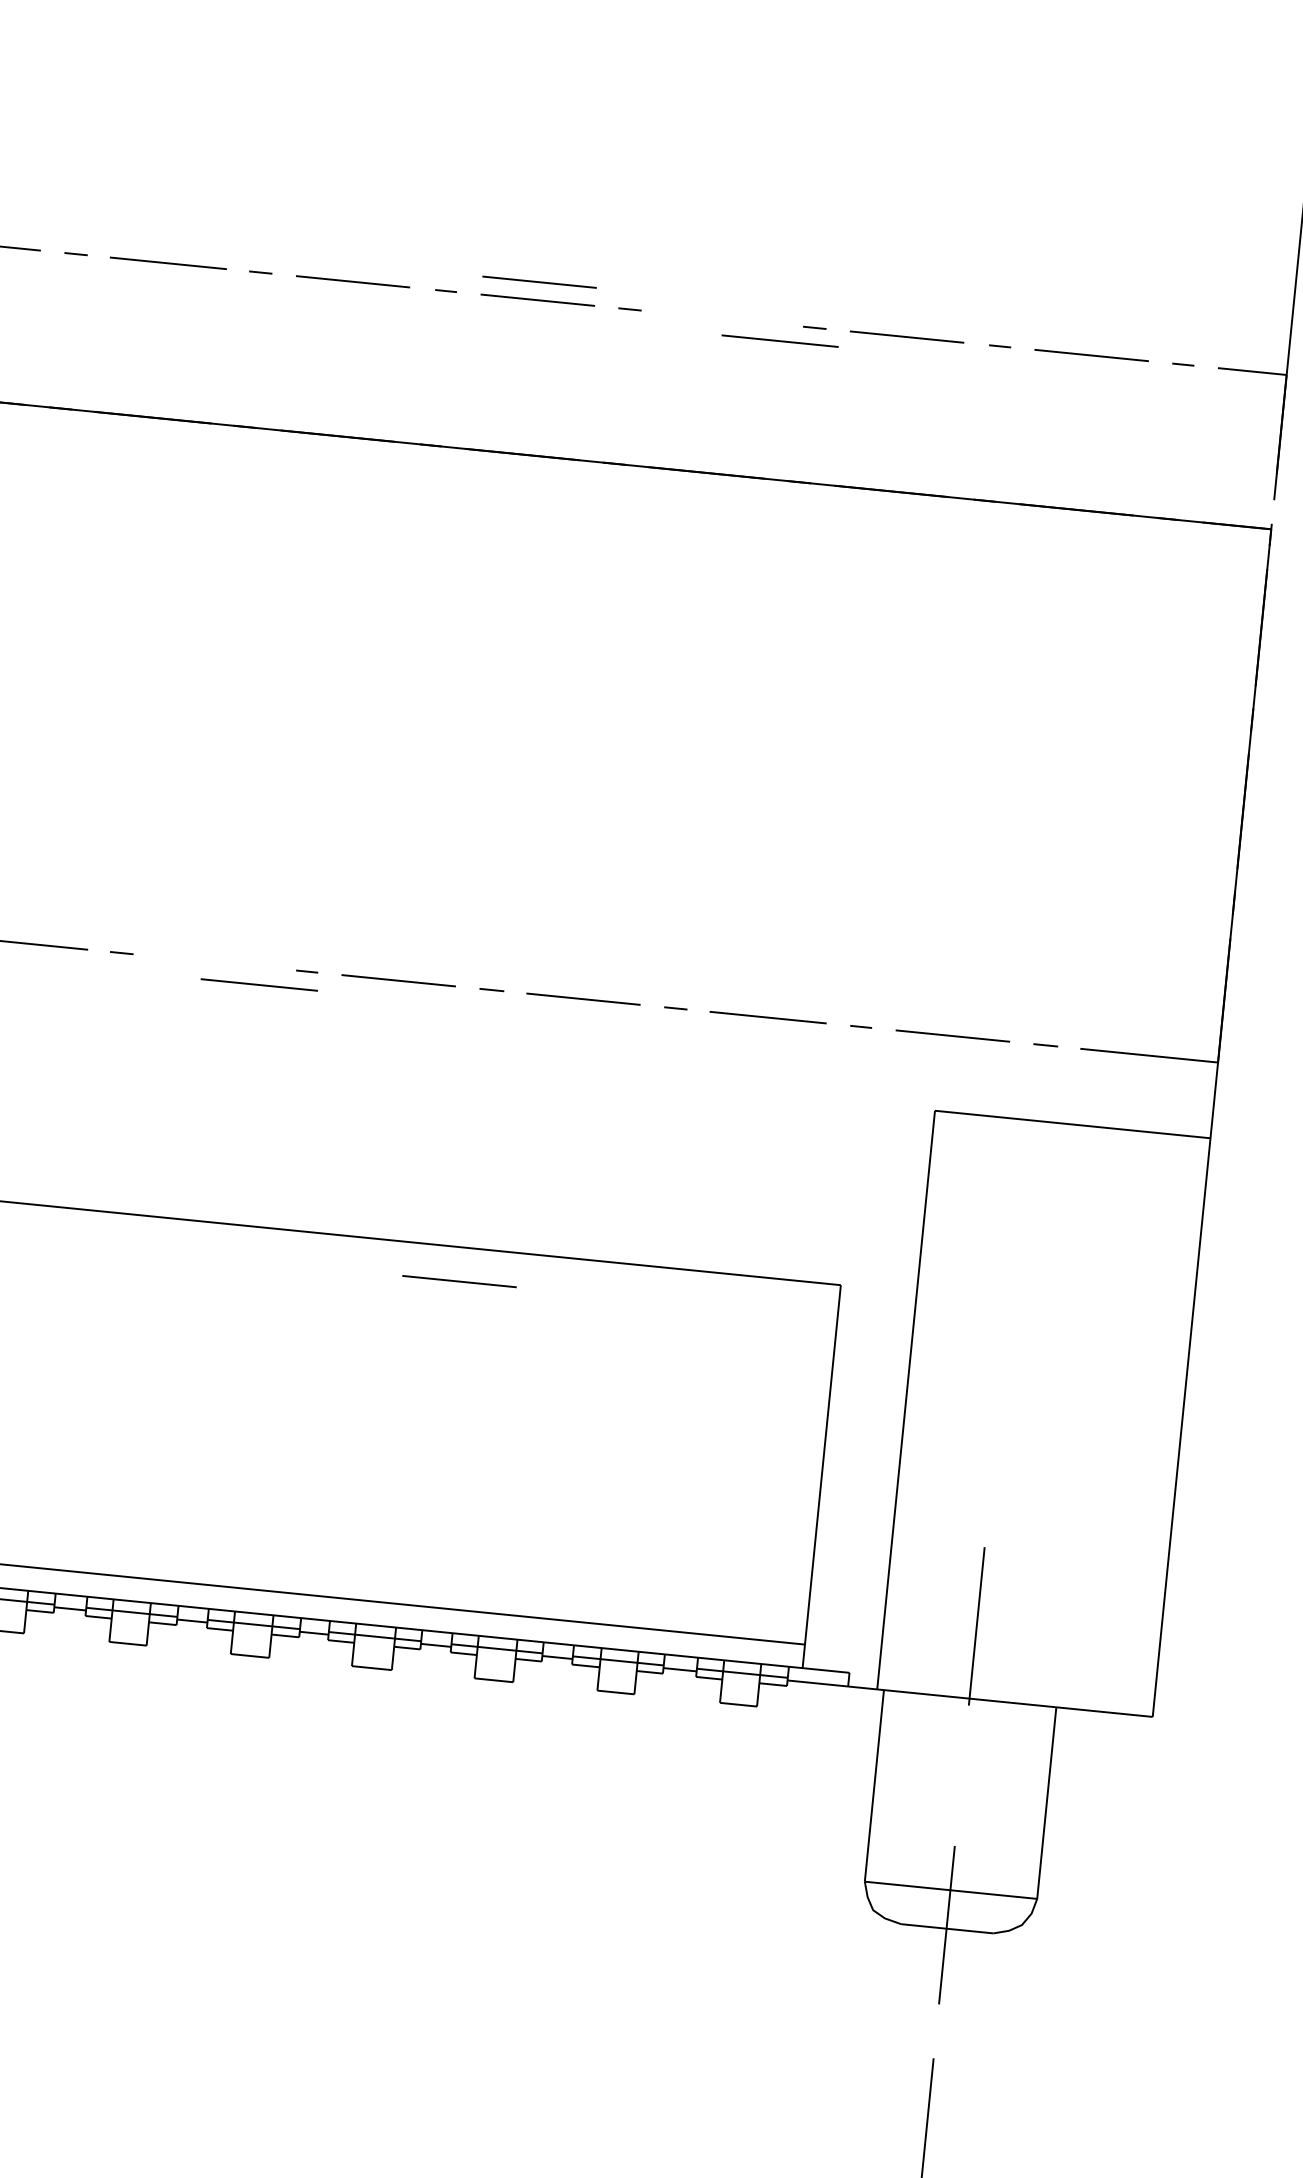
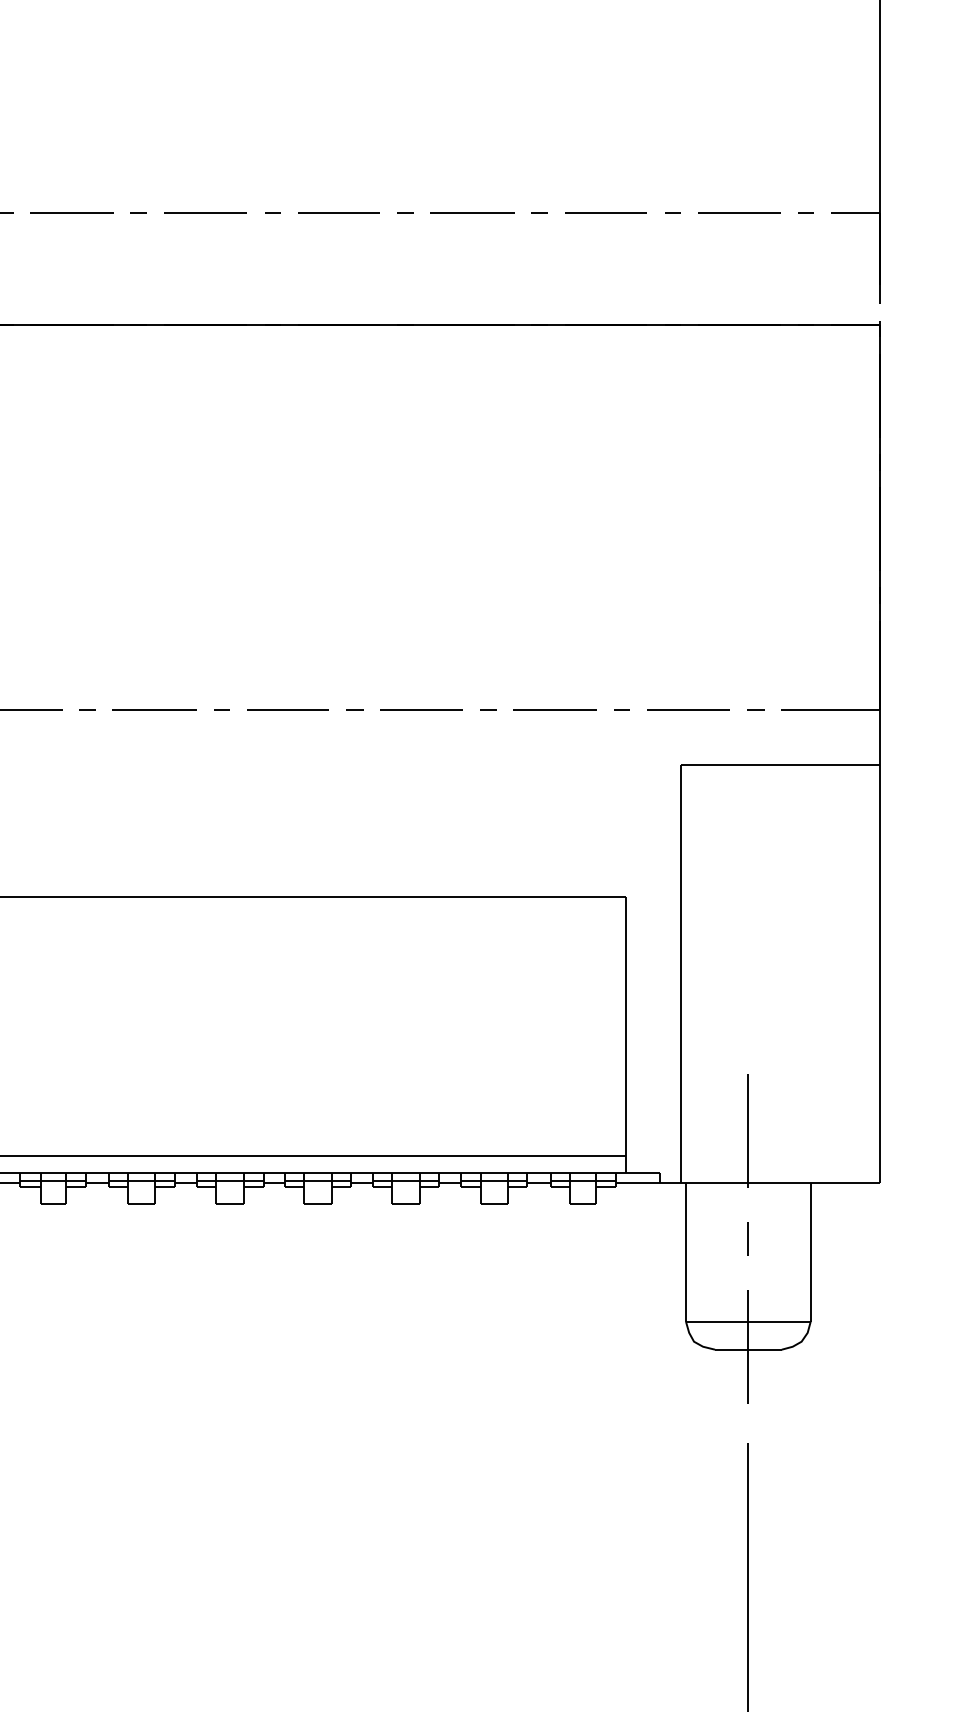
line: (539, 281) -> (338, 199), removed
line: (780, 340) -> (472, 212), moved
line: (259, 983) -> (154, 709), moved
line: (458, 1280) -> (352, 920), removed
line: (961, 1774) -> (747, 1238), added

